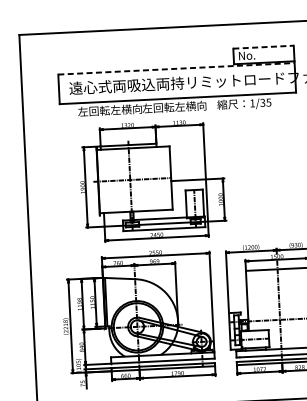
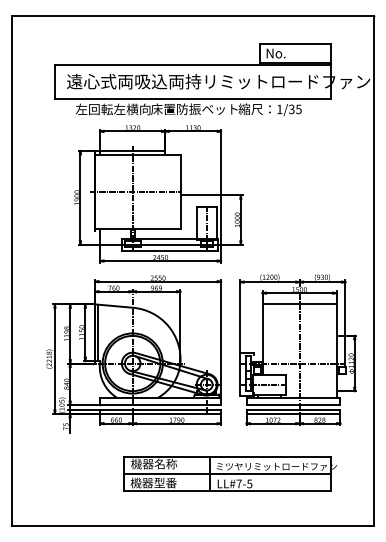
line: (264, 47) -> (296, 44), dashed -> solid
line: (176, 68) -> (193, 64), dashed -> solid
text: (179, 107) -> (194, 109), 左回転左横向 -> 床置防振ベット

